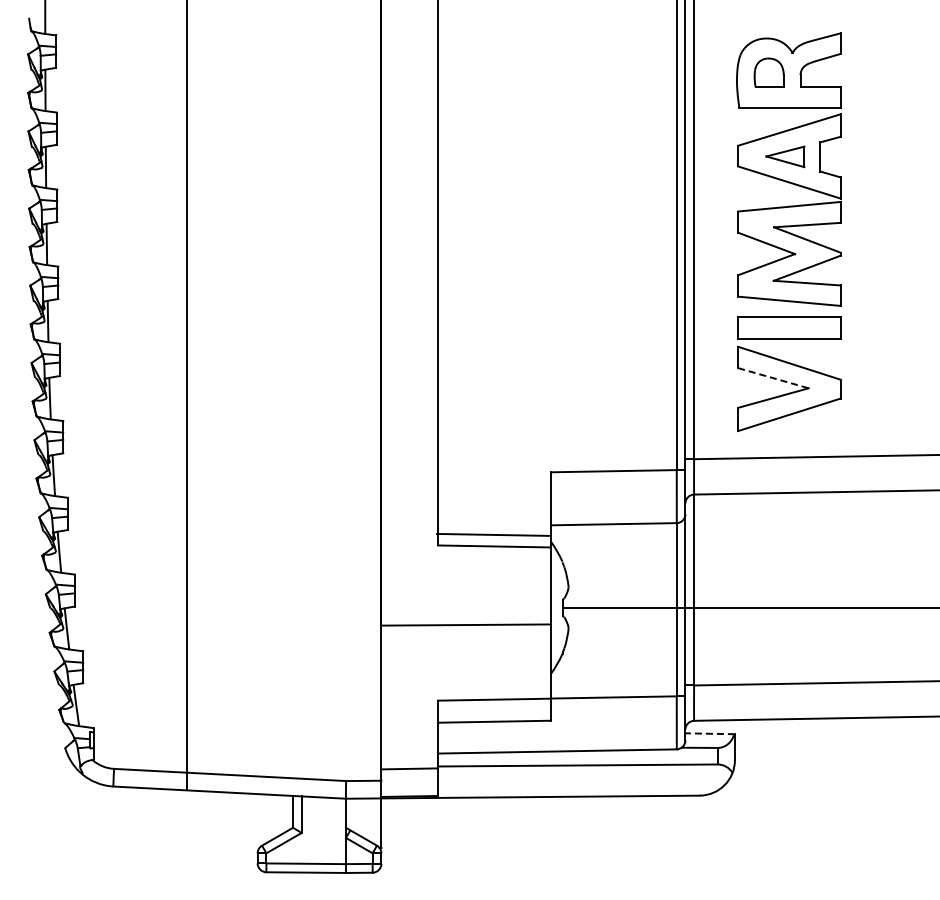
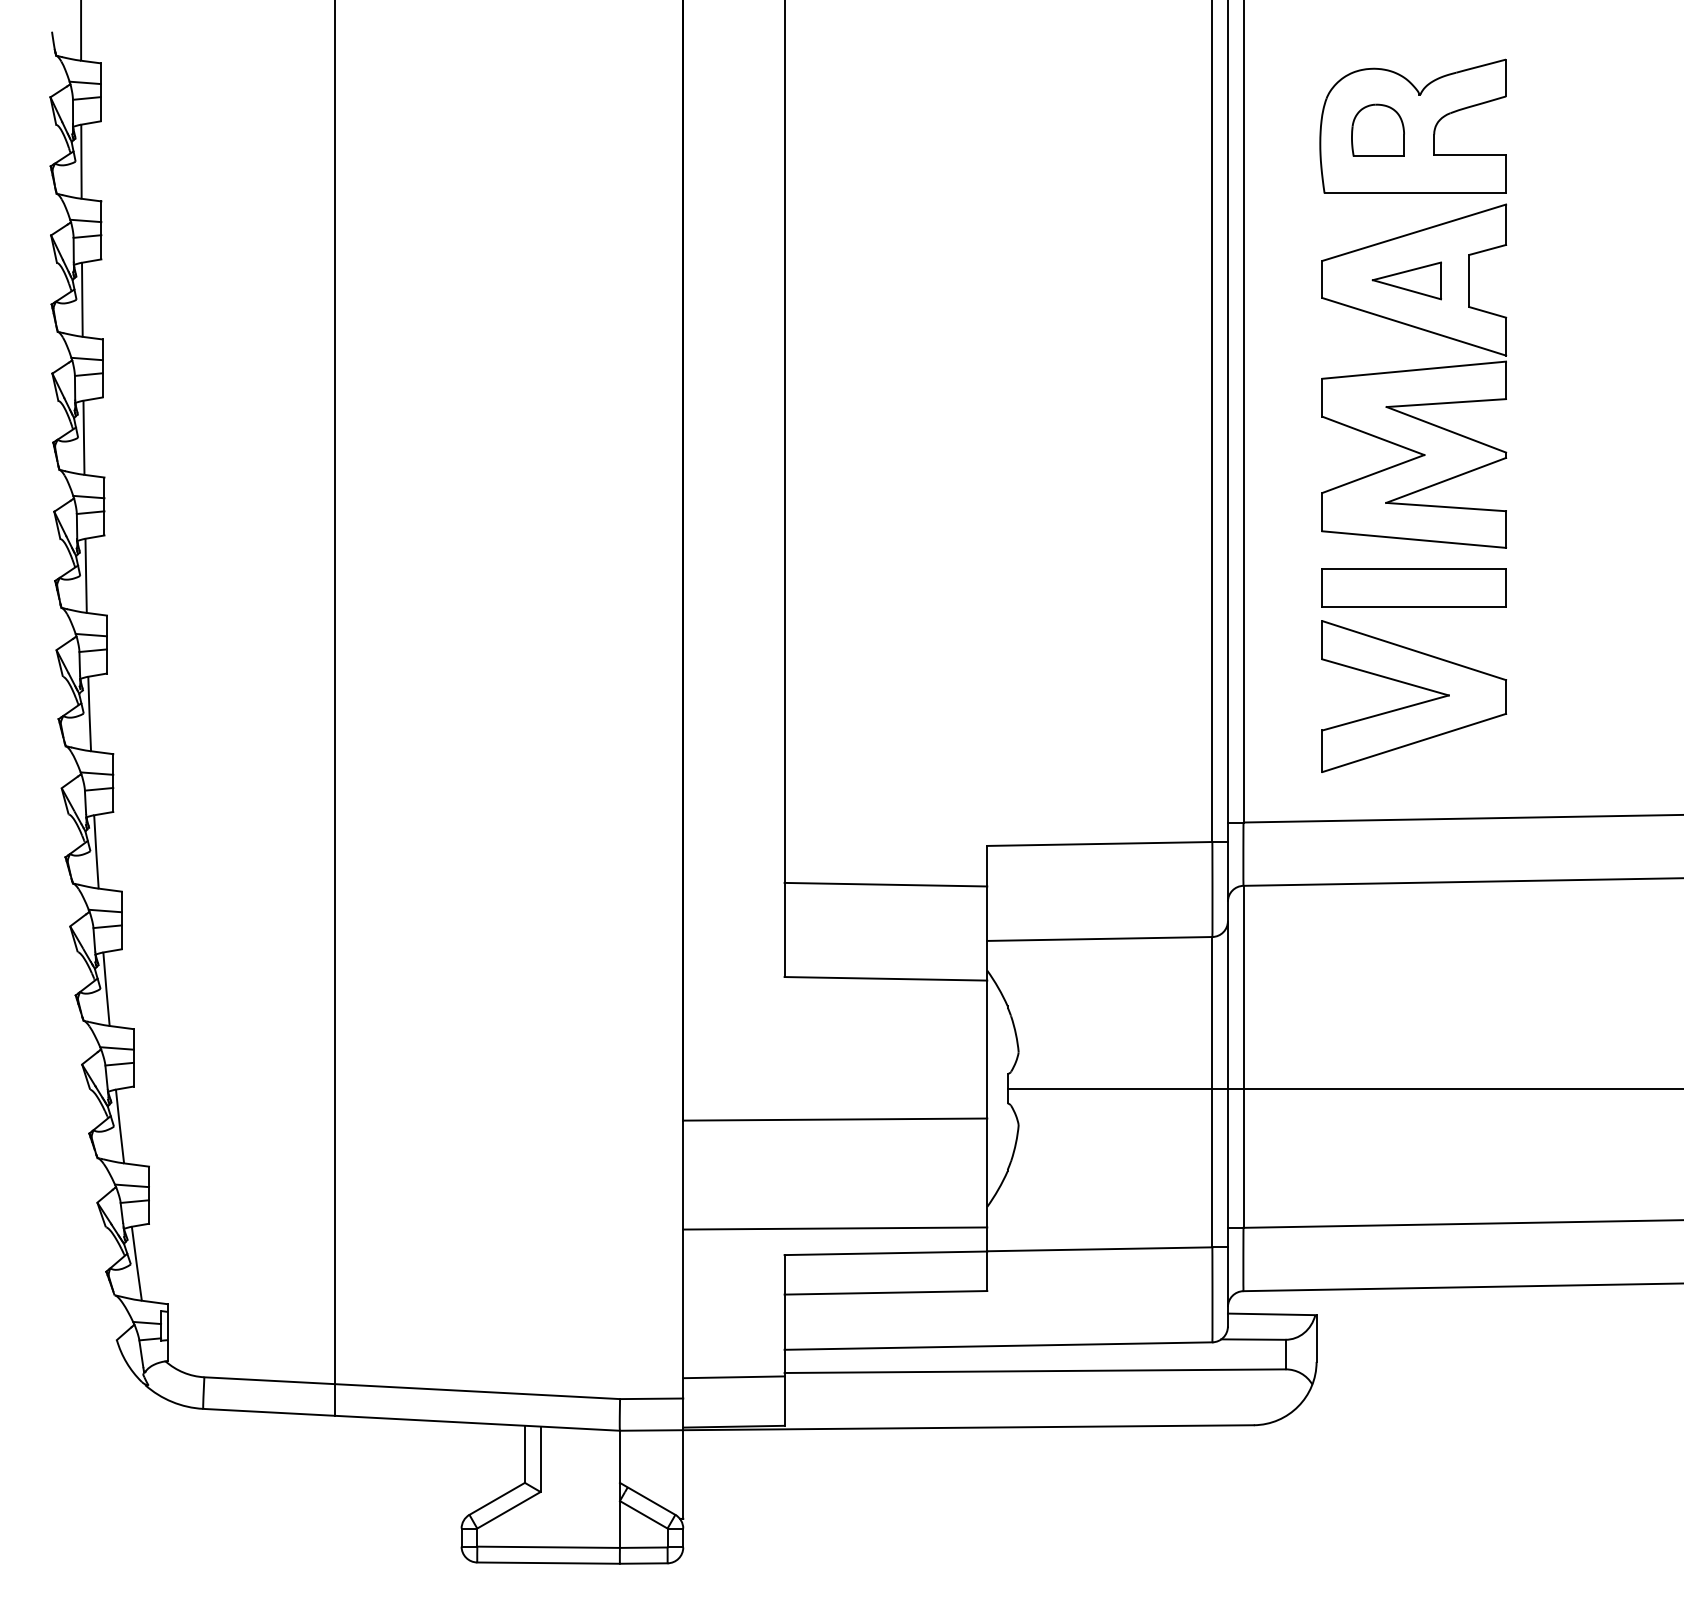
line: (773, 378) -> (1385, 677), dashed -> solid
line: (493, 534) -> (885, 883), moved
line: (466, 685) -> (835, 1227), added
line: (710, 733) -> (1272, 1313), dashed -> solid

